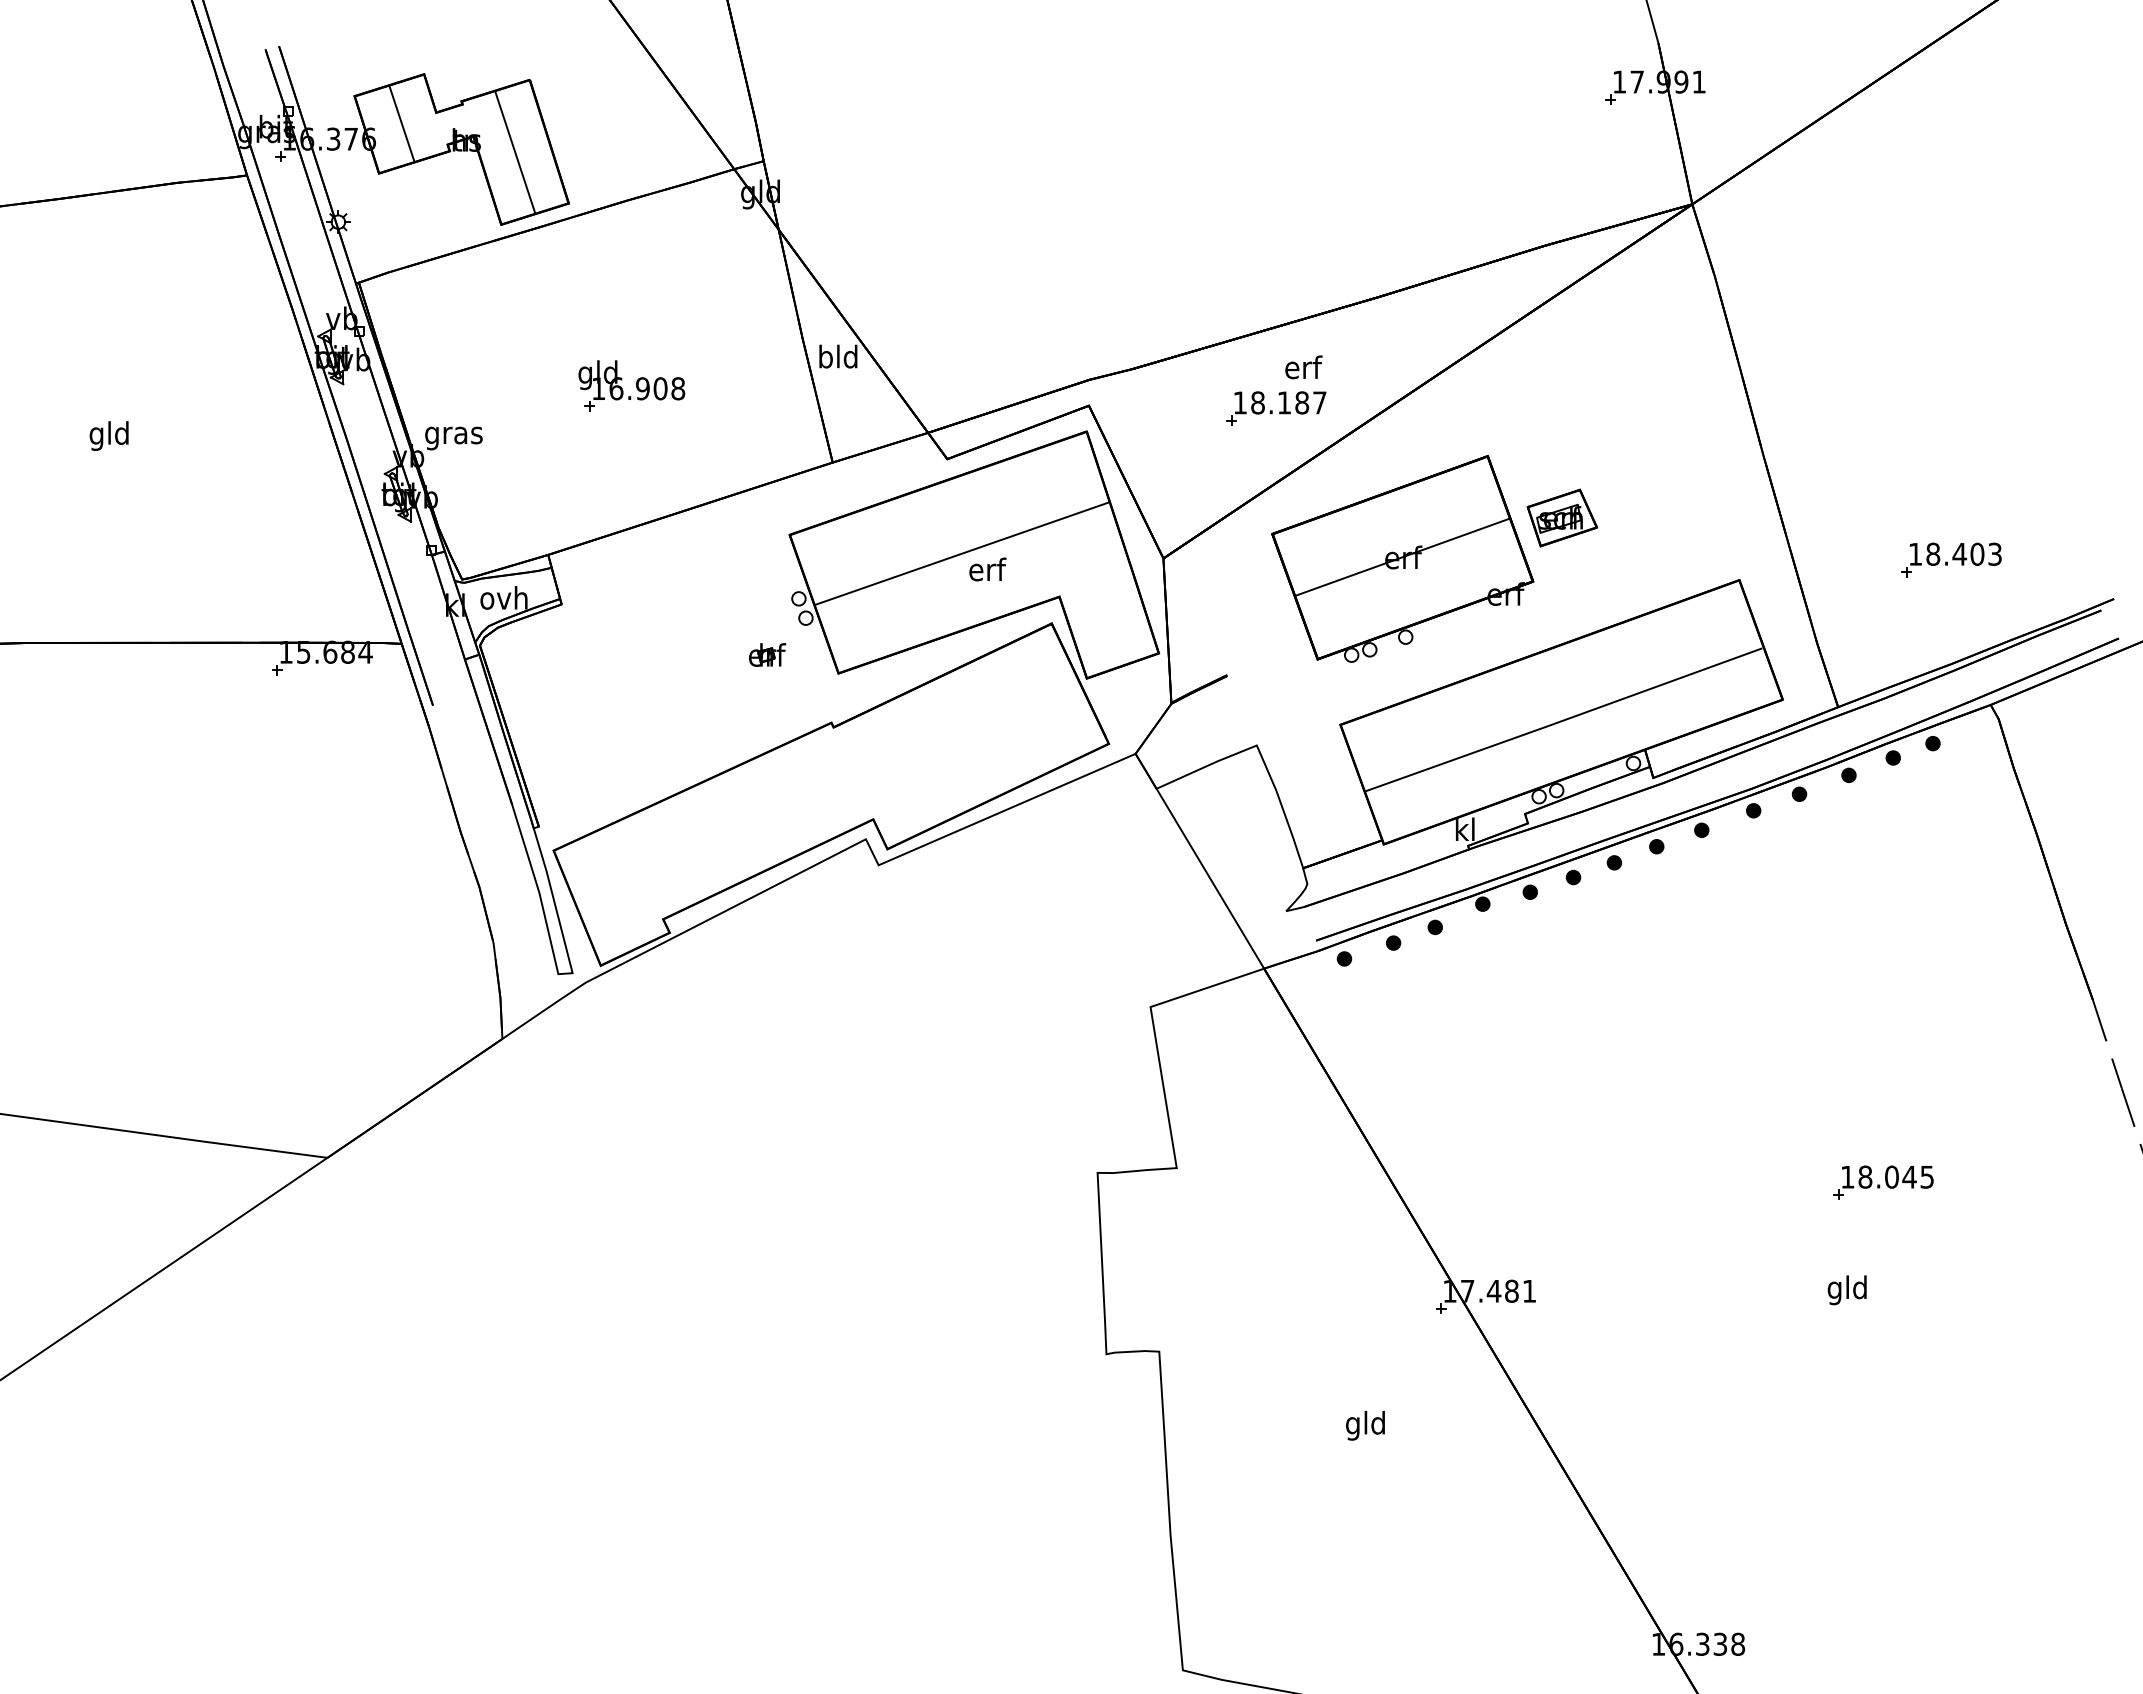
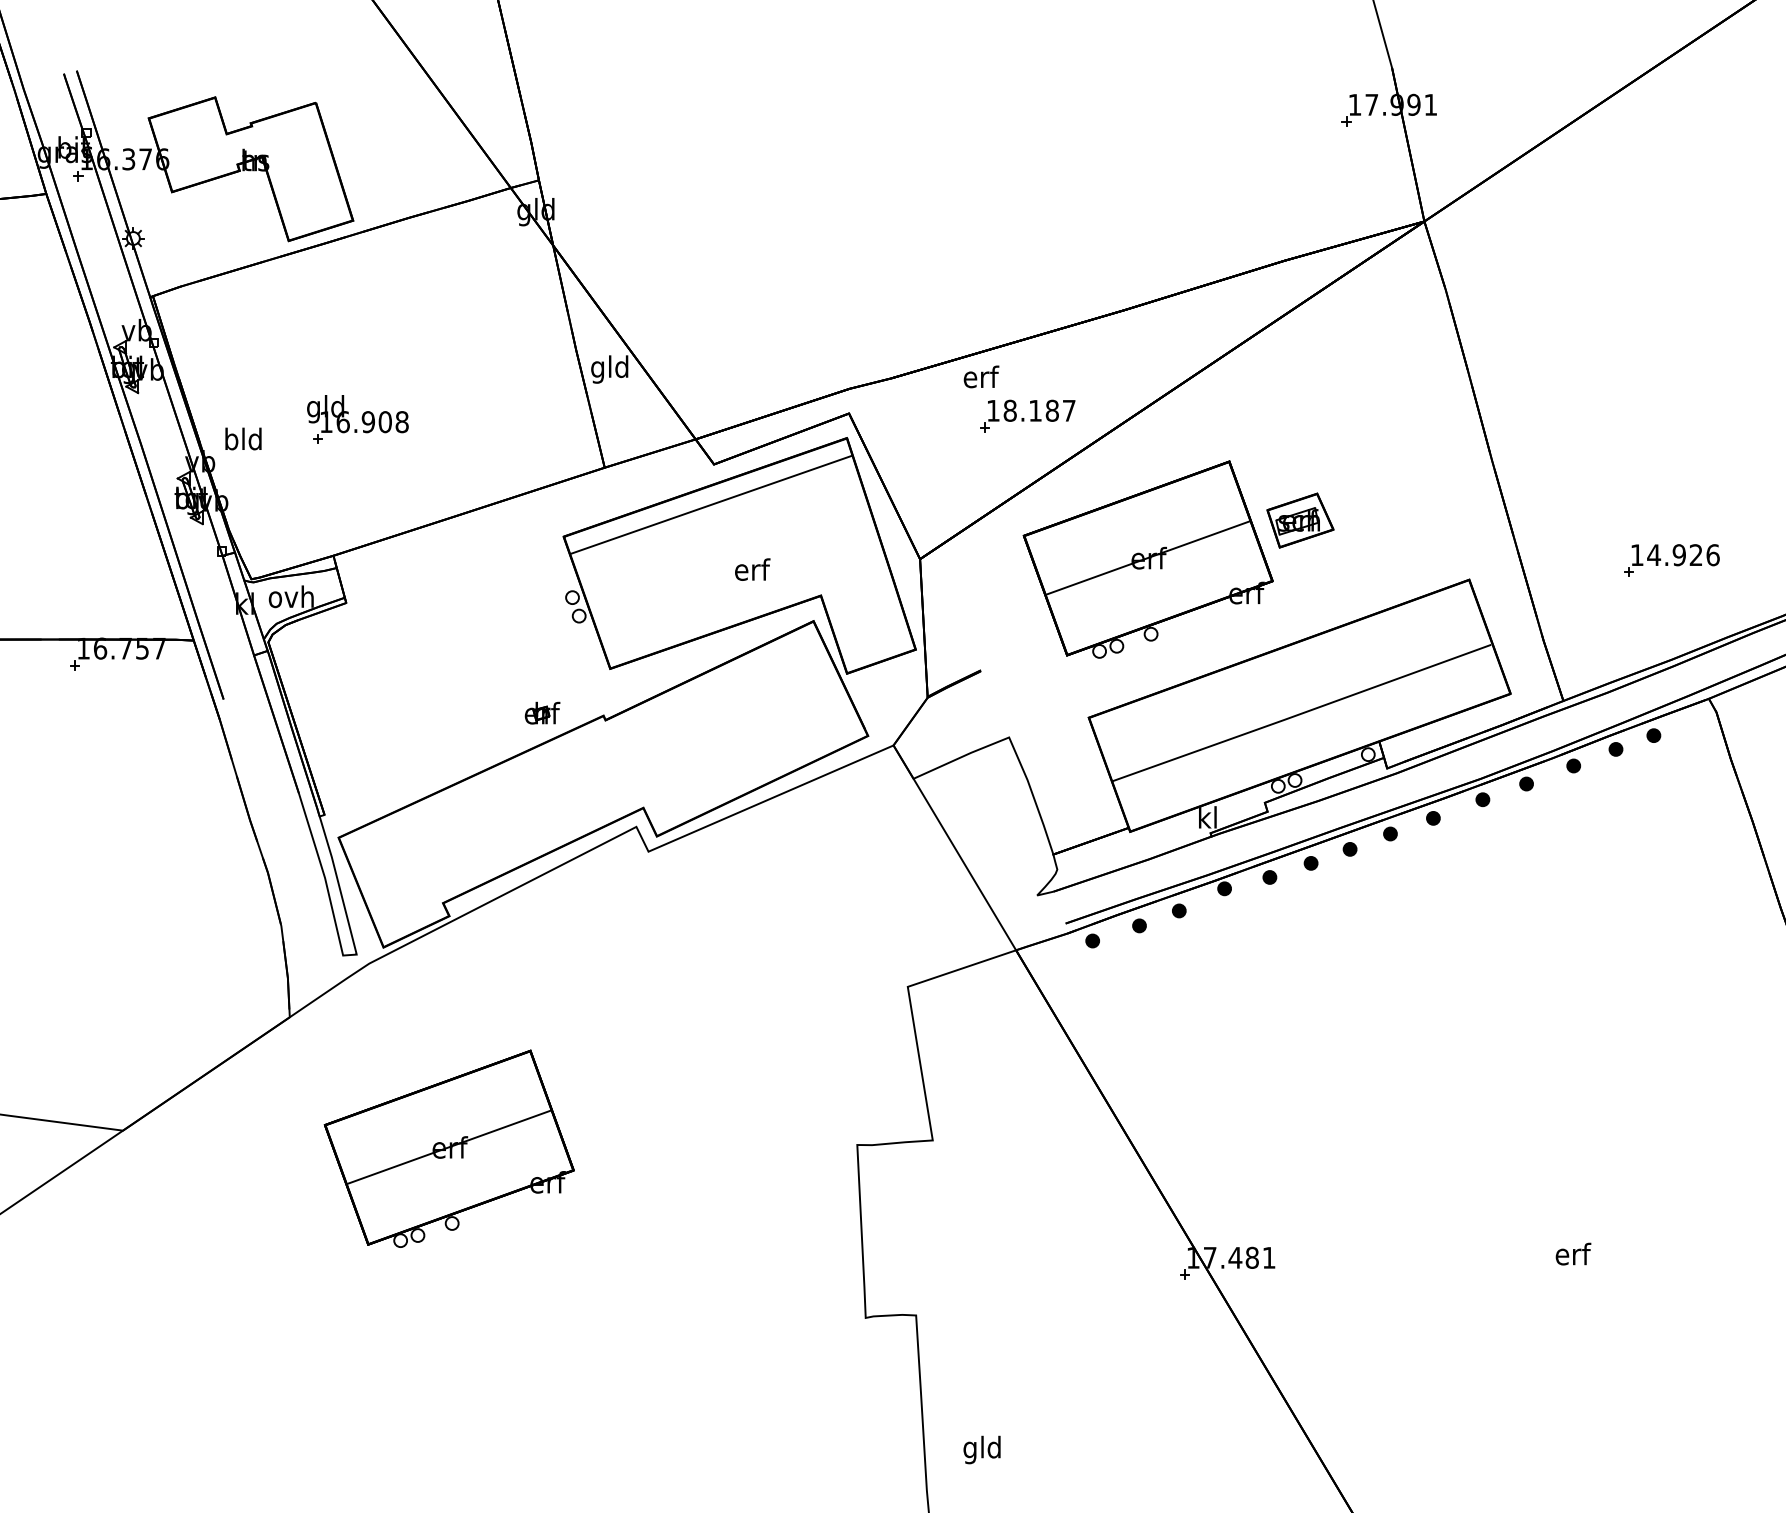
line: (401, 123) -> (193, 144), removed
line: (515, 152) -> (302, 172), removed
text: (825, 359) -> (597, 369), bld -> gld
text: (1303, 367) -> (981, 377), moved
part: (631, 385) -> (357, 419), moved
text: (453, 435) -> (243, 441), gras -> bld
line: (962, 553) -> (711, 504), moved
text: (1963, 553) -> (1682, 554), 18.403 -> 14.926
text: (334, 651) -> (129, 647), 15.684 -> 16.757
part: (767, 654) -> (542, 712), moved
part: (669, 1176) -> (449, 1148), added
part: (1883, 1182) -> (1606, 1154), removed
text: (1847, 1290) -> (1572, 1257), gld -> erf
text: (1365, 1425) -> (982, 1449), moved

